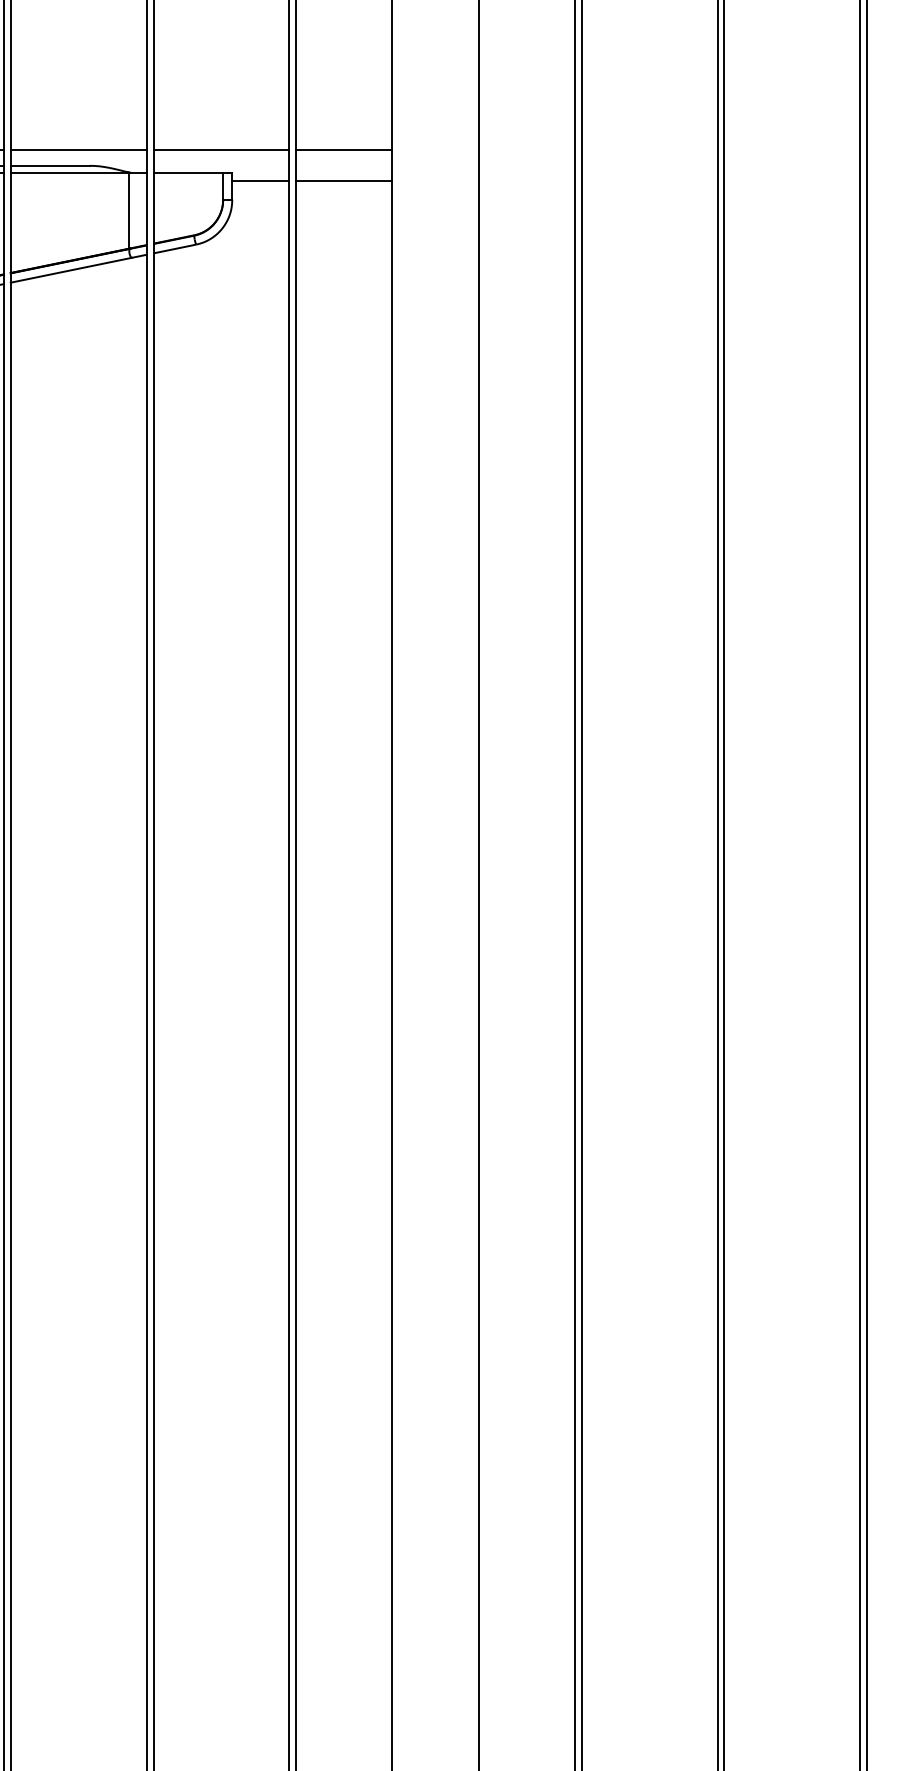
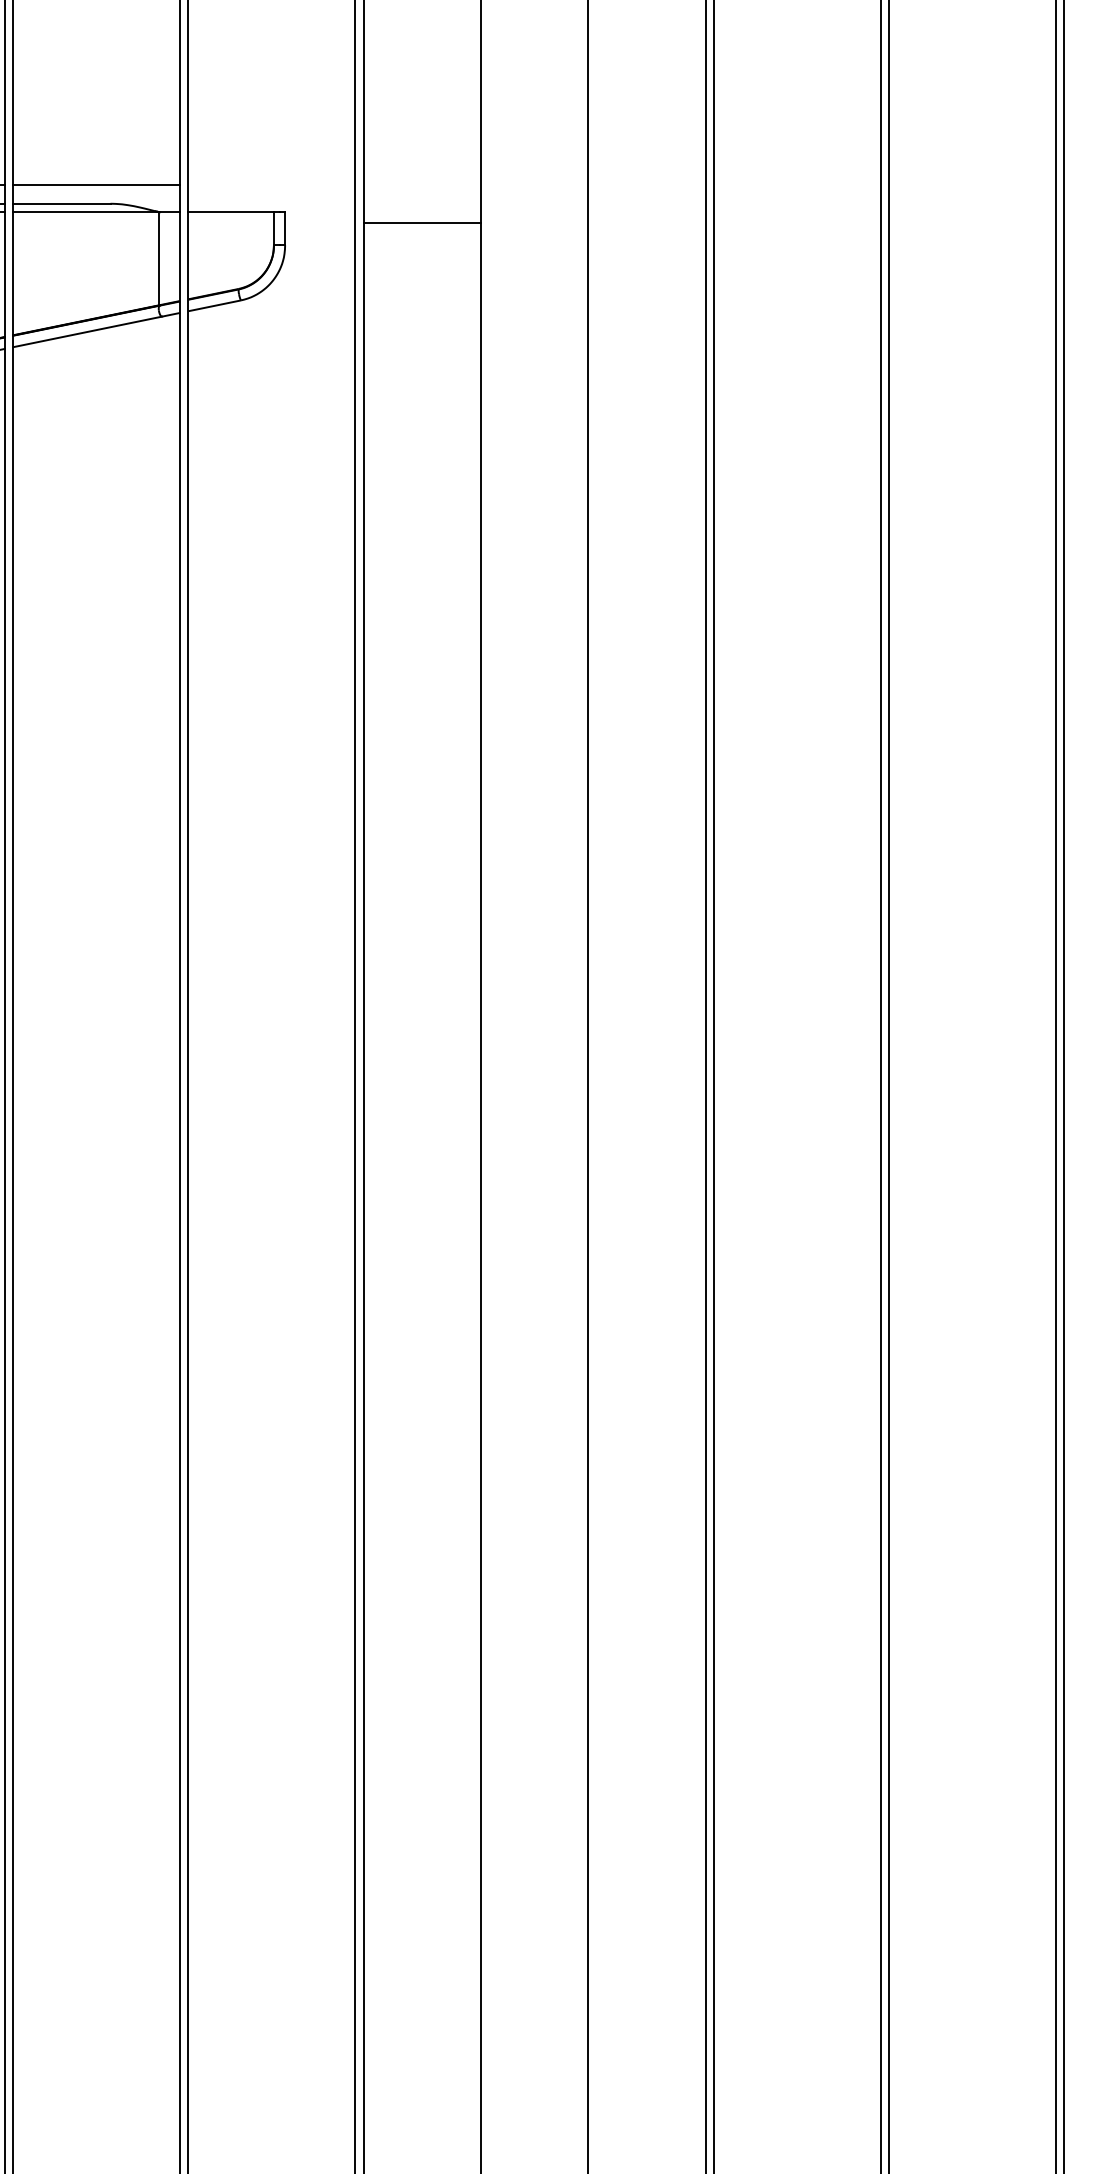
line: (221, 150) -> (271, 184), removed
line: (344, 150) -> (422, 184), removed
line: (261, 181) -> (320, 222), removed

